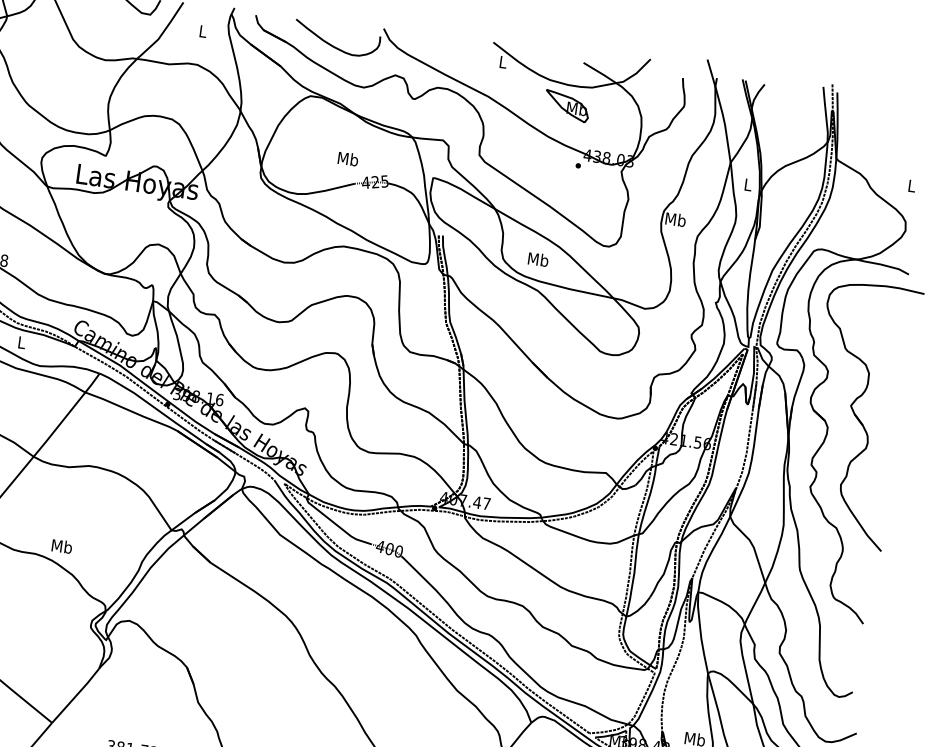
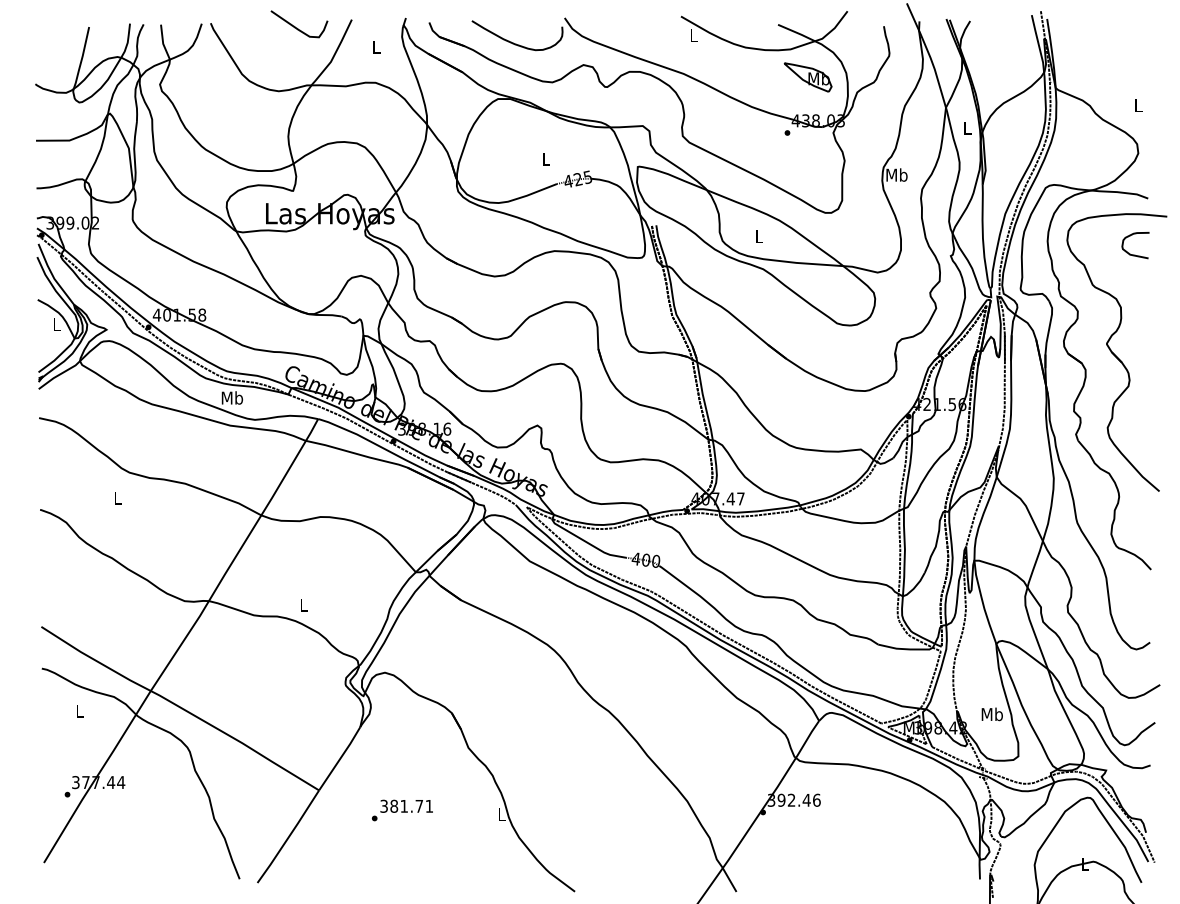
part: (566, 106) -> (807, 77), moved
text: (348, 158) -> (546, 158), Mb -> L
text: (538, 259) -> (759, 236), Mb -> L
curve: (889, 325) -> (1135, 254), added
text: (21, 342) -> (232, 397), L -> Mb
text: (61, 546) -> (303, 604), Mb -> L

